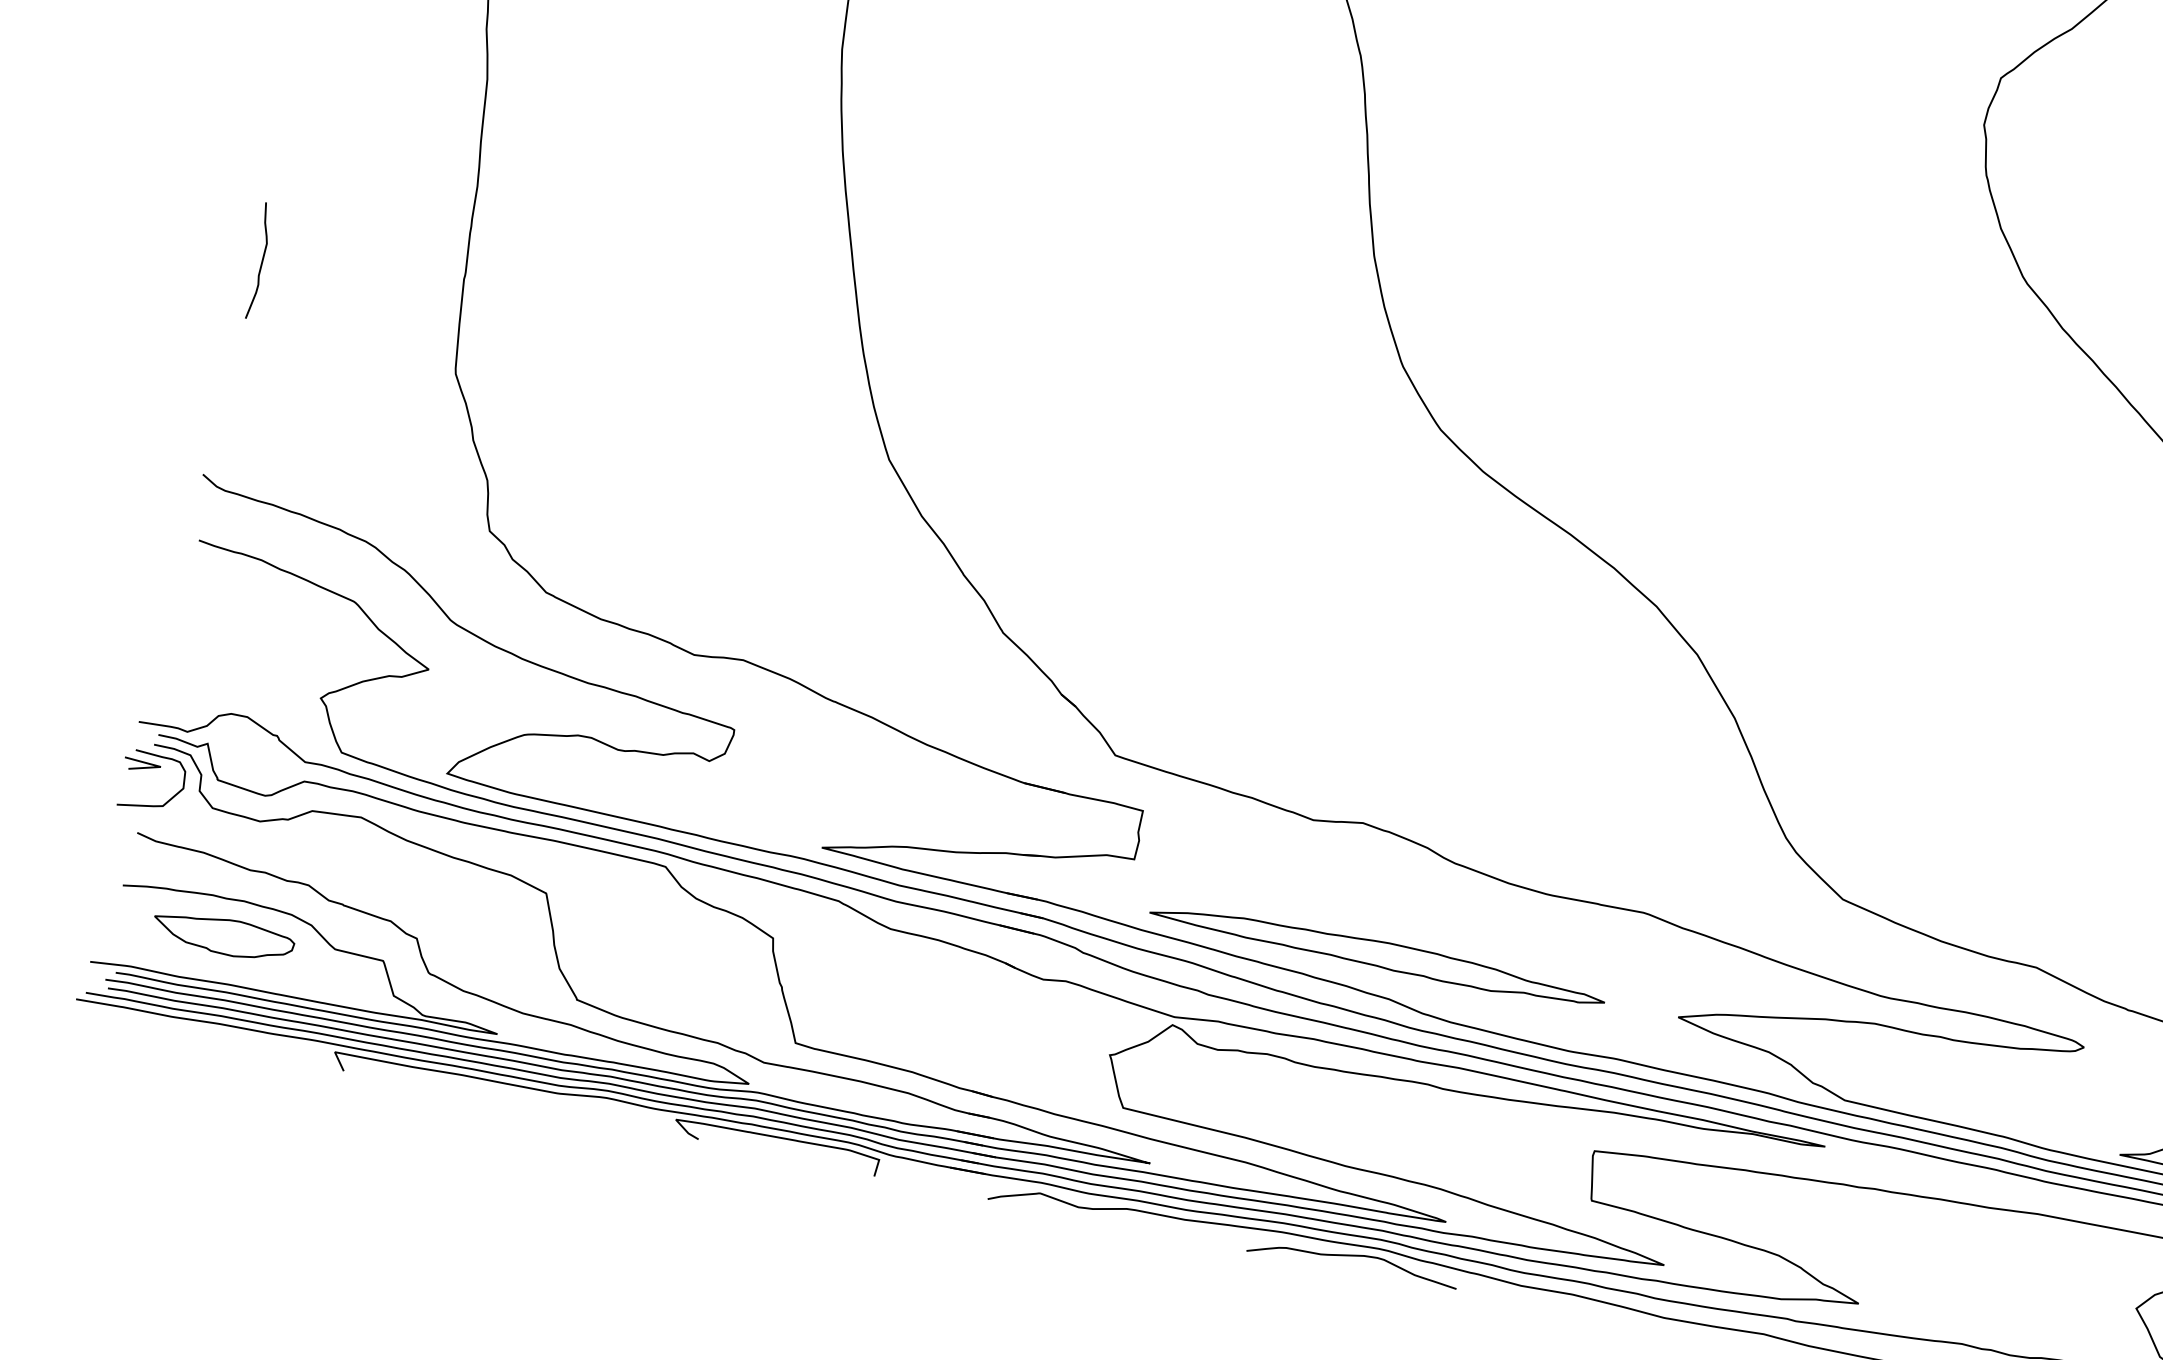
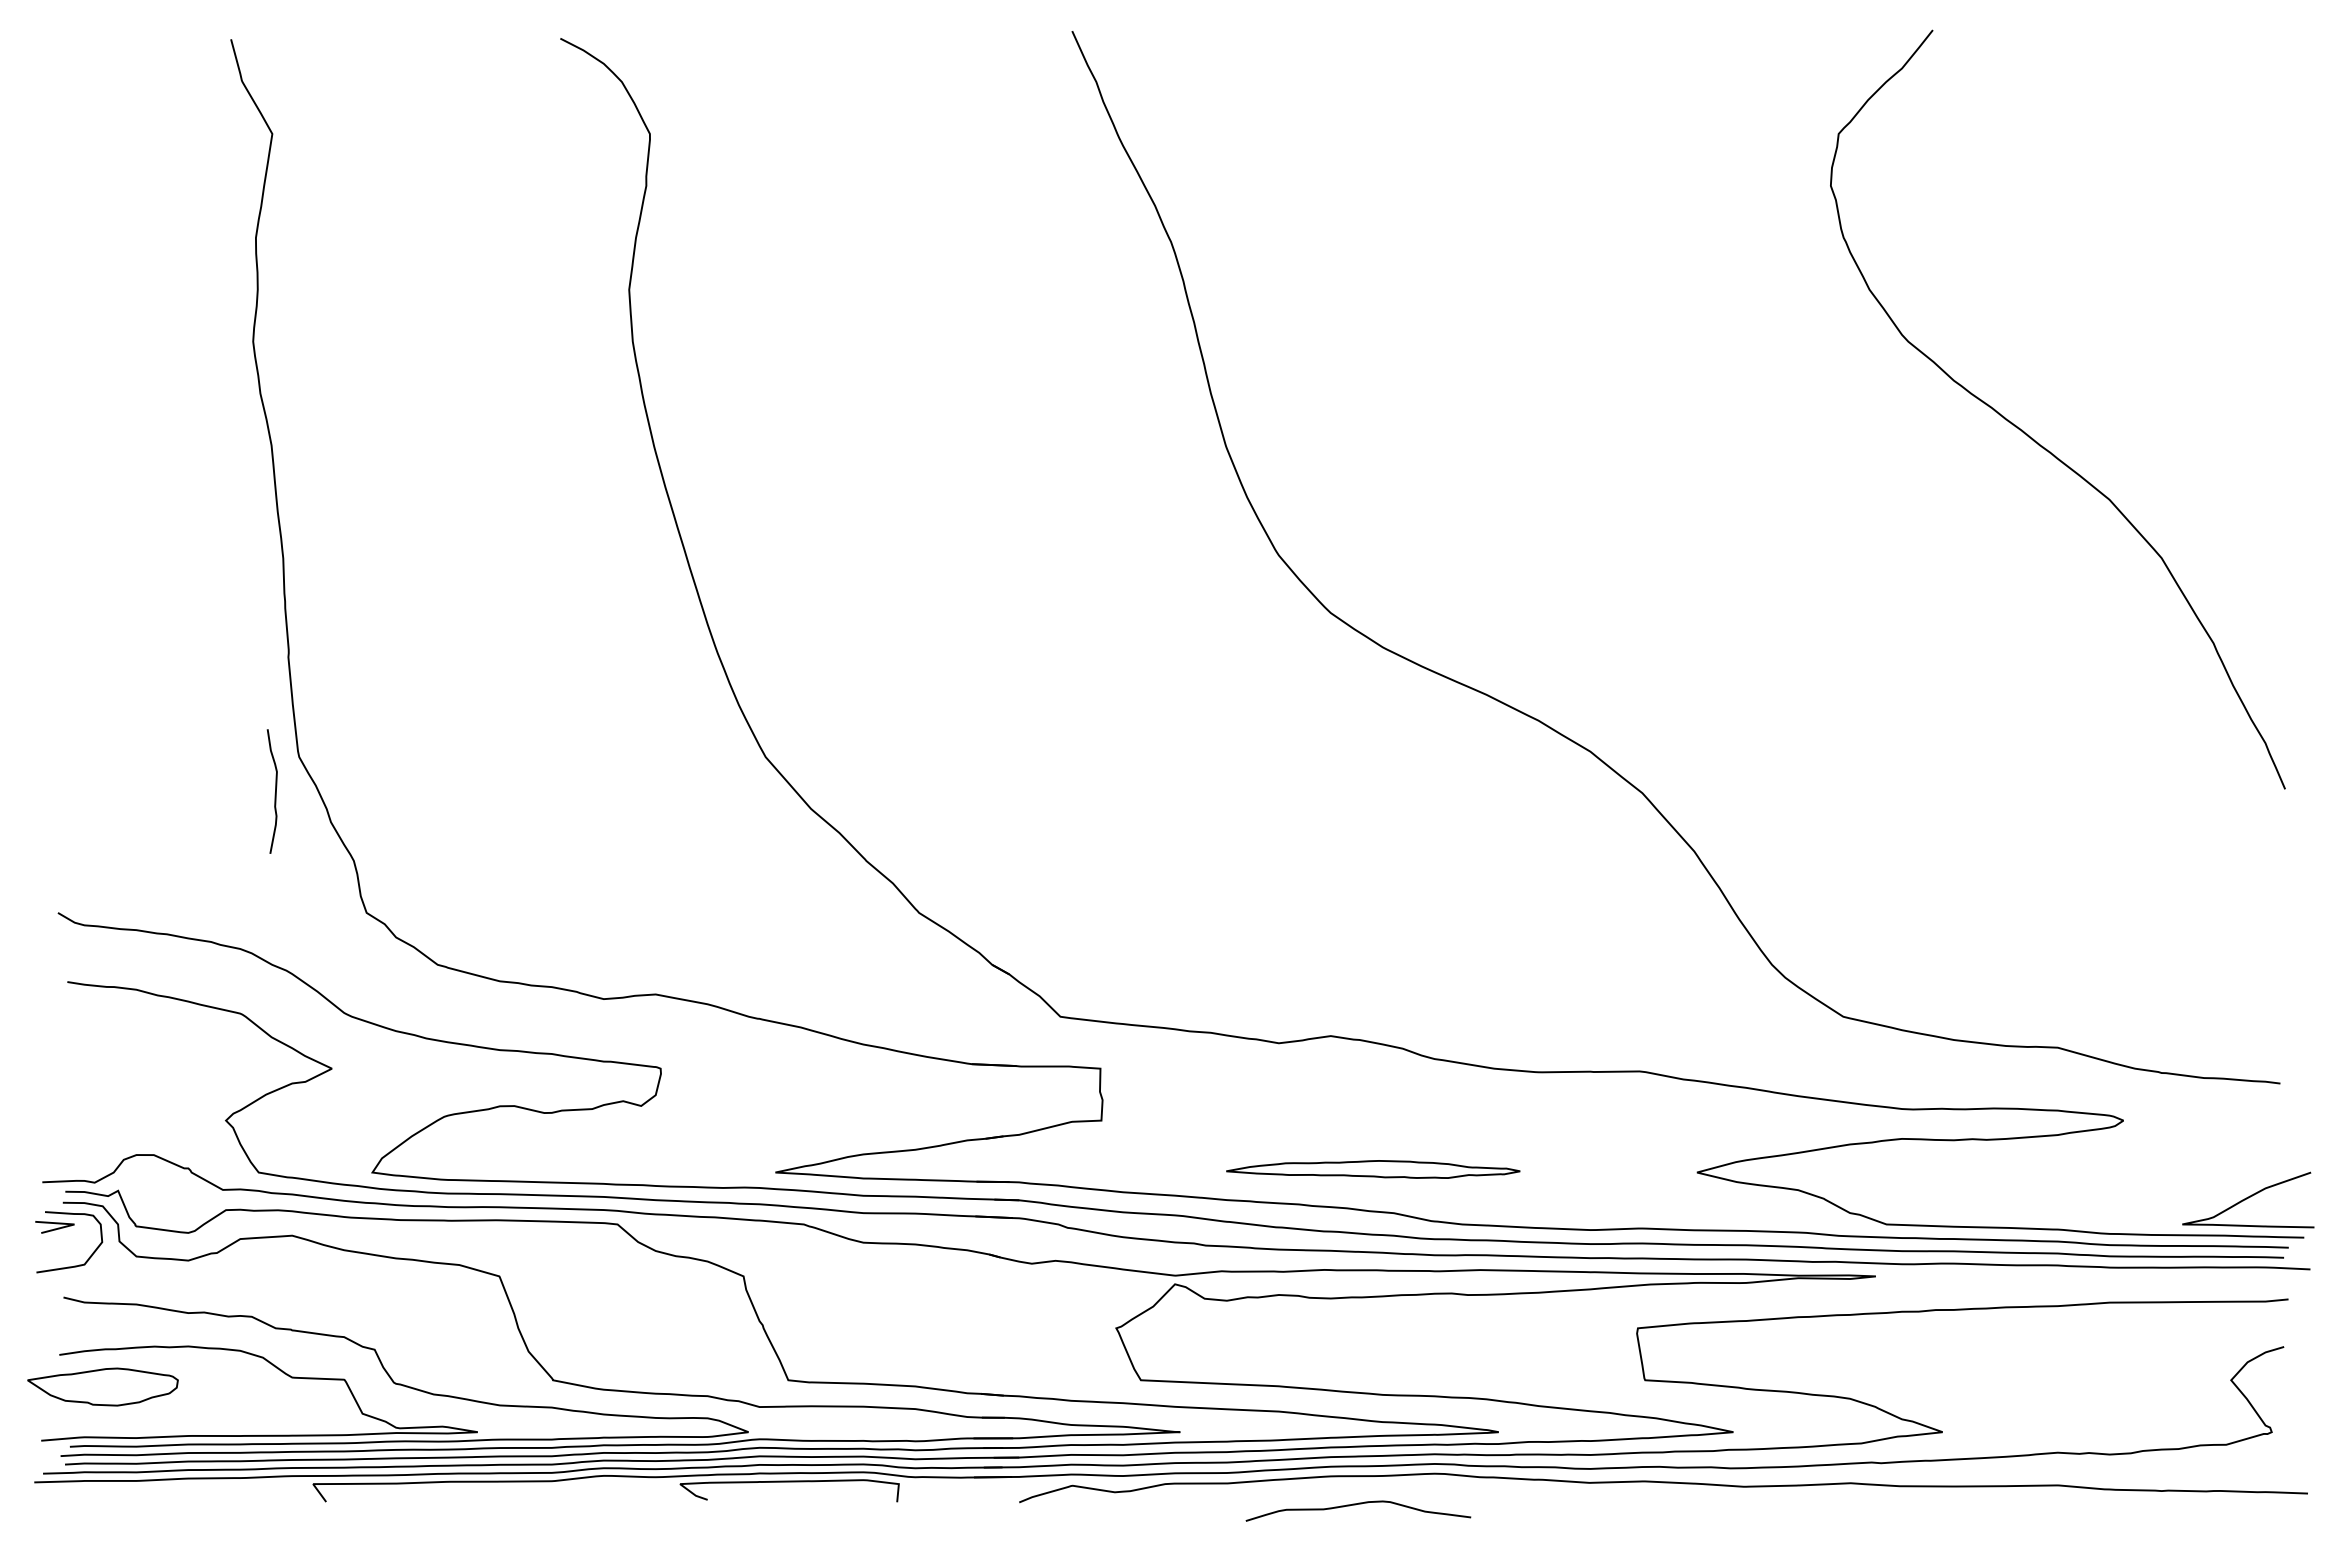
curve: (260, 263) -> (274, 793), moved
part: (223, 935) -> (102, 1386), moved
part: (1378, 954) -> (1373, 1169), size x0.6
curve: (1351, 1256) -> (1355, 1505), moved

